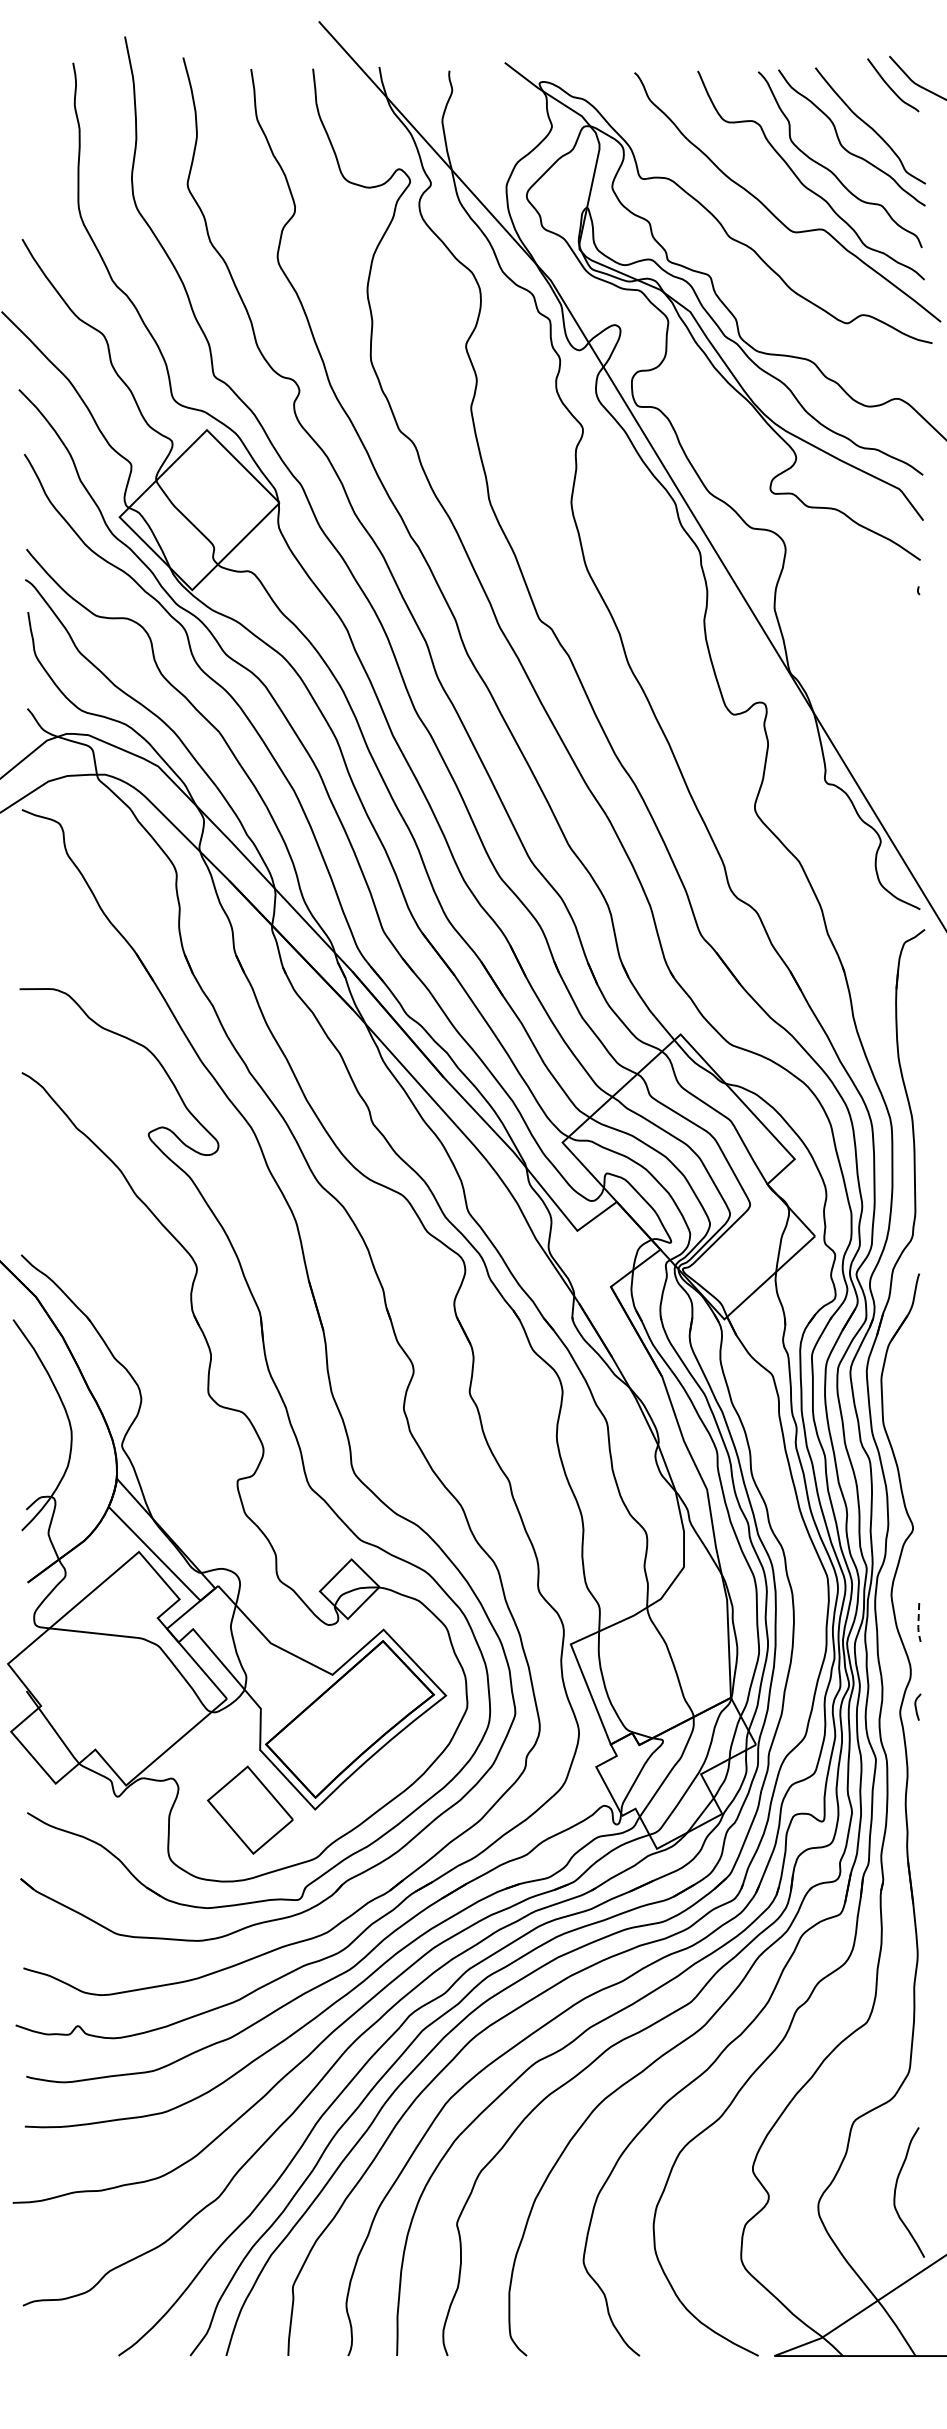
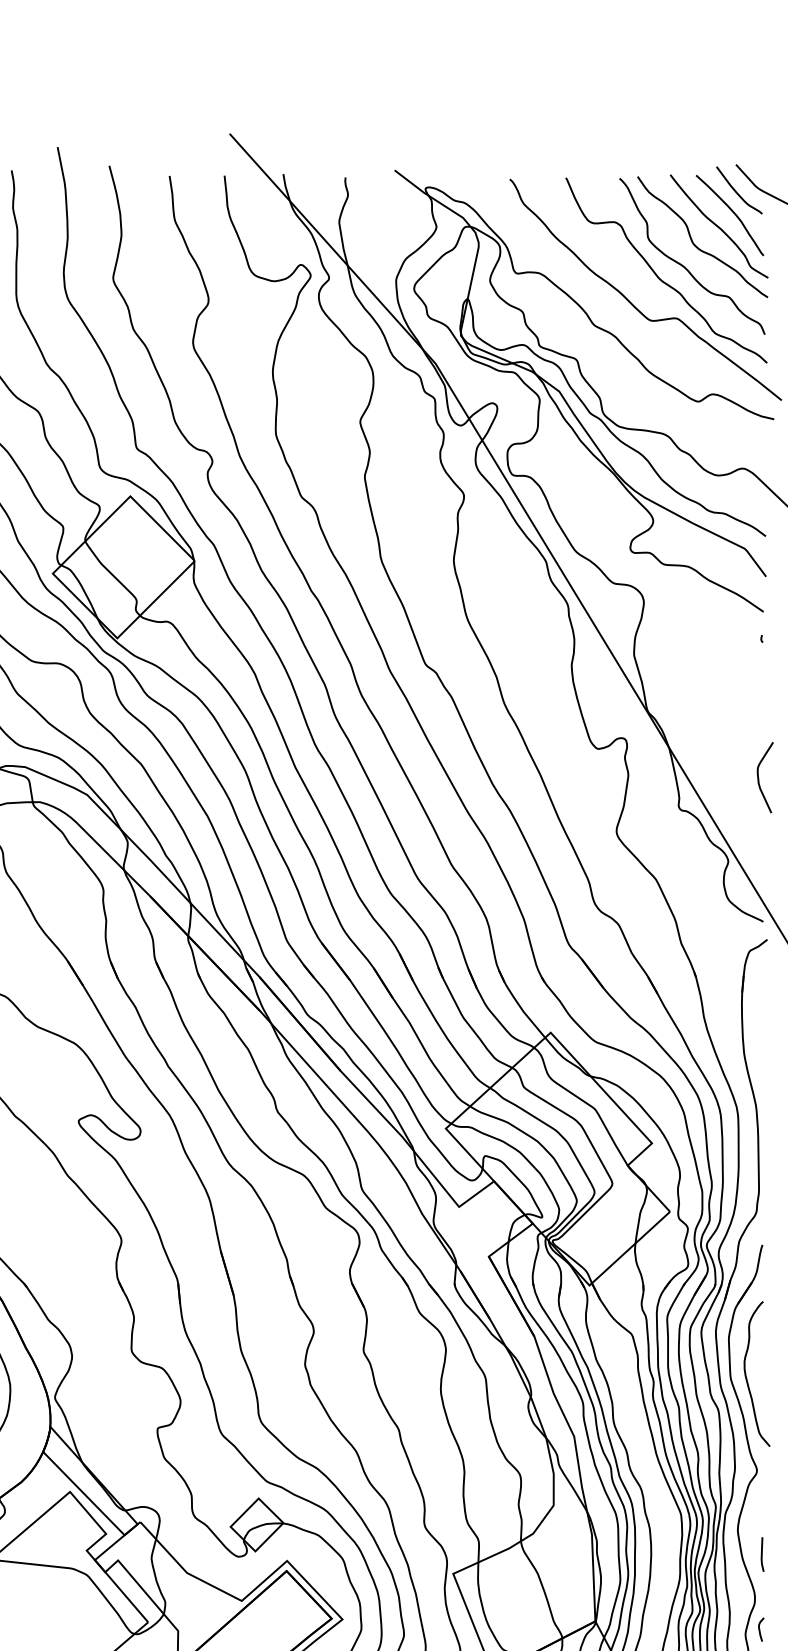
curve: (885, 110) -> (732, 212), added
curve: (915, 747) -> (759, 778), added
curve: (901, 1420) -> (746, 1375), added
line: (918, 1623) -> (761, 1555), dashed -> solid

